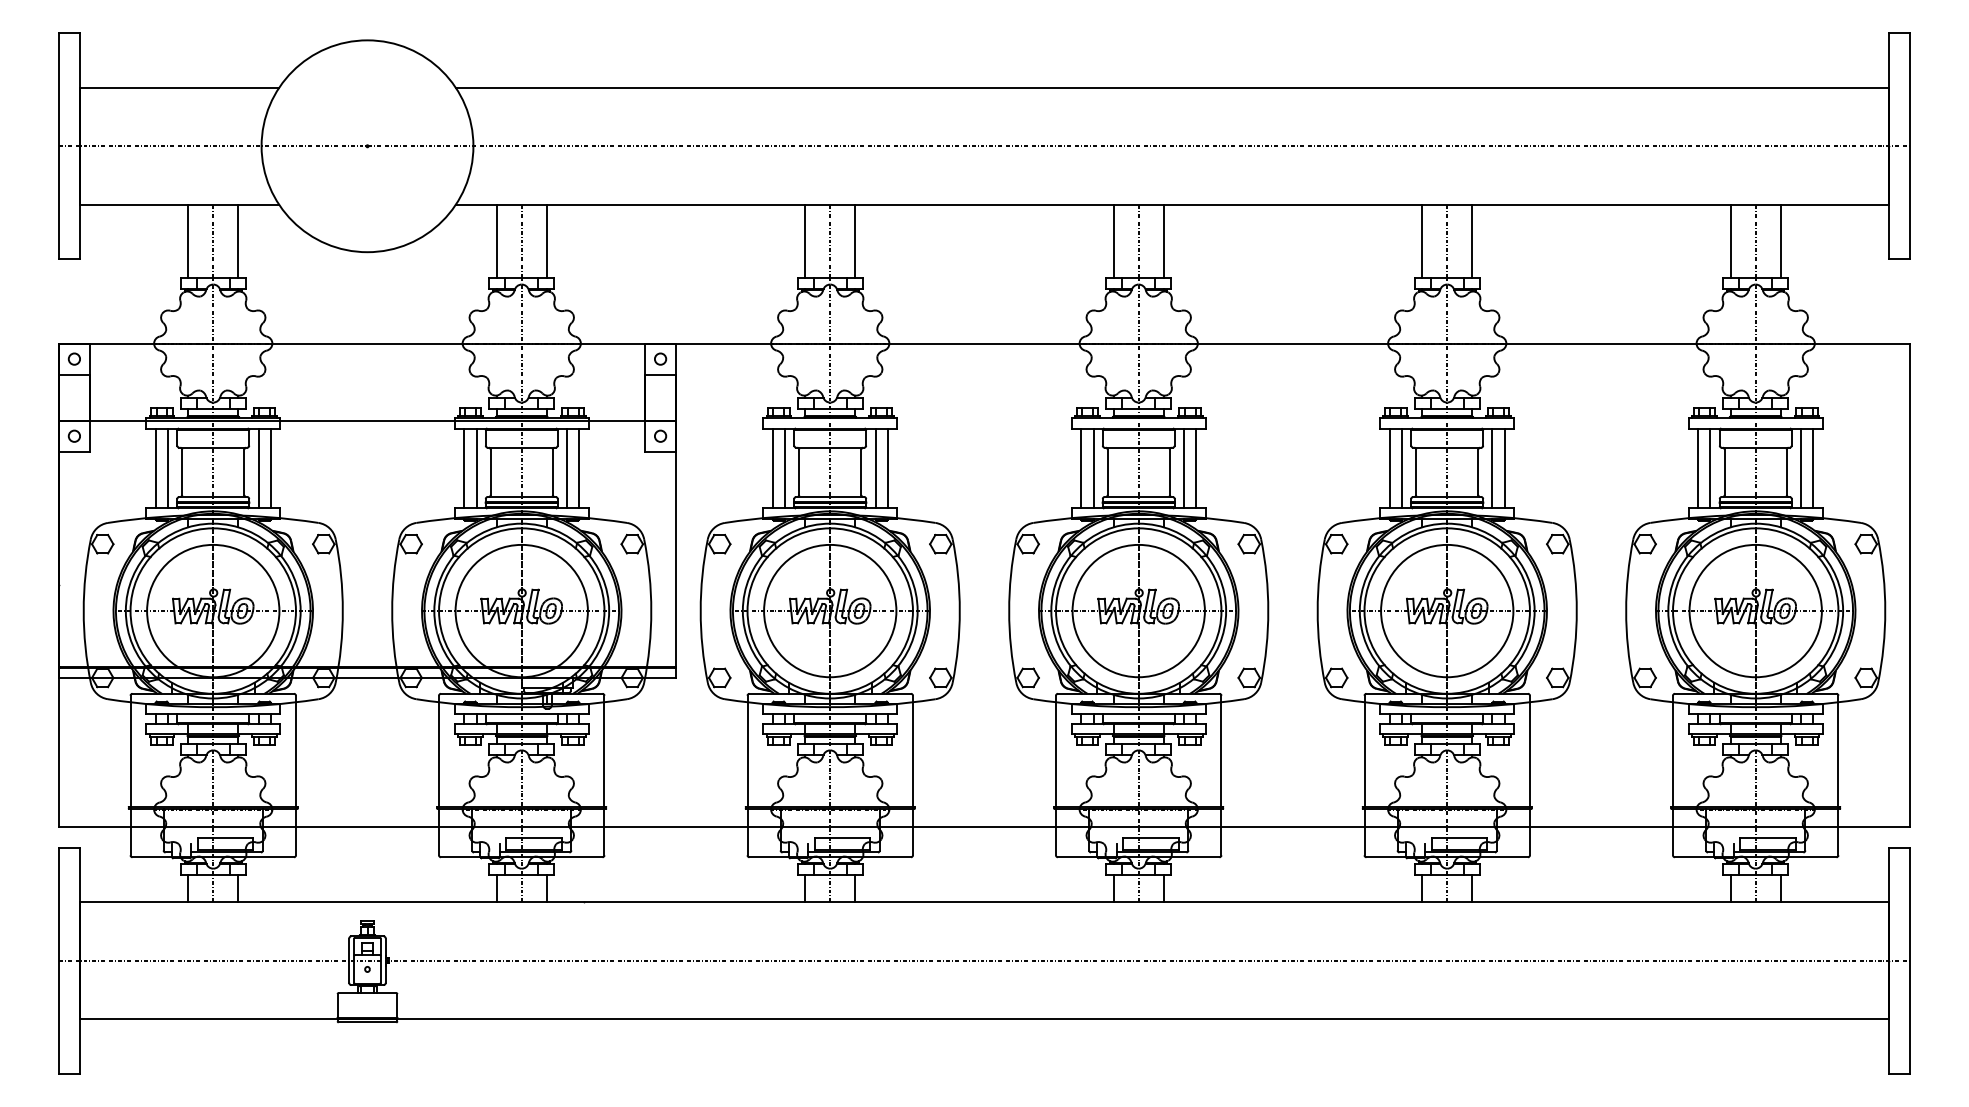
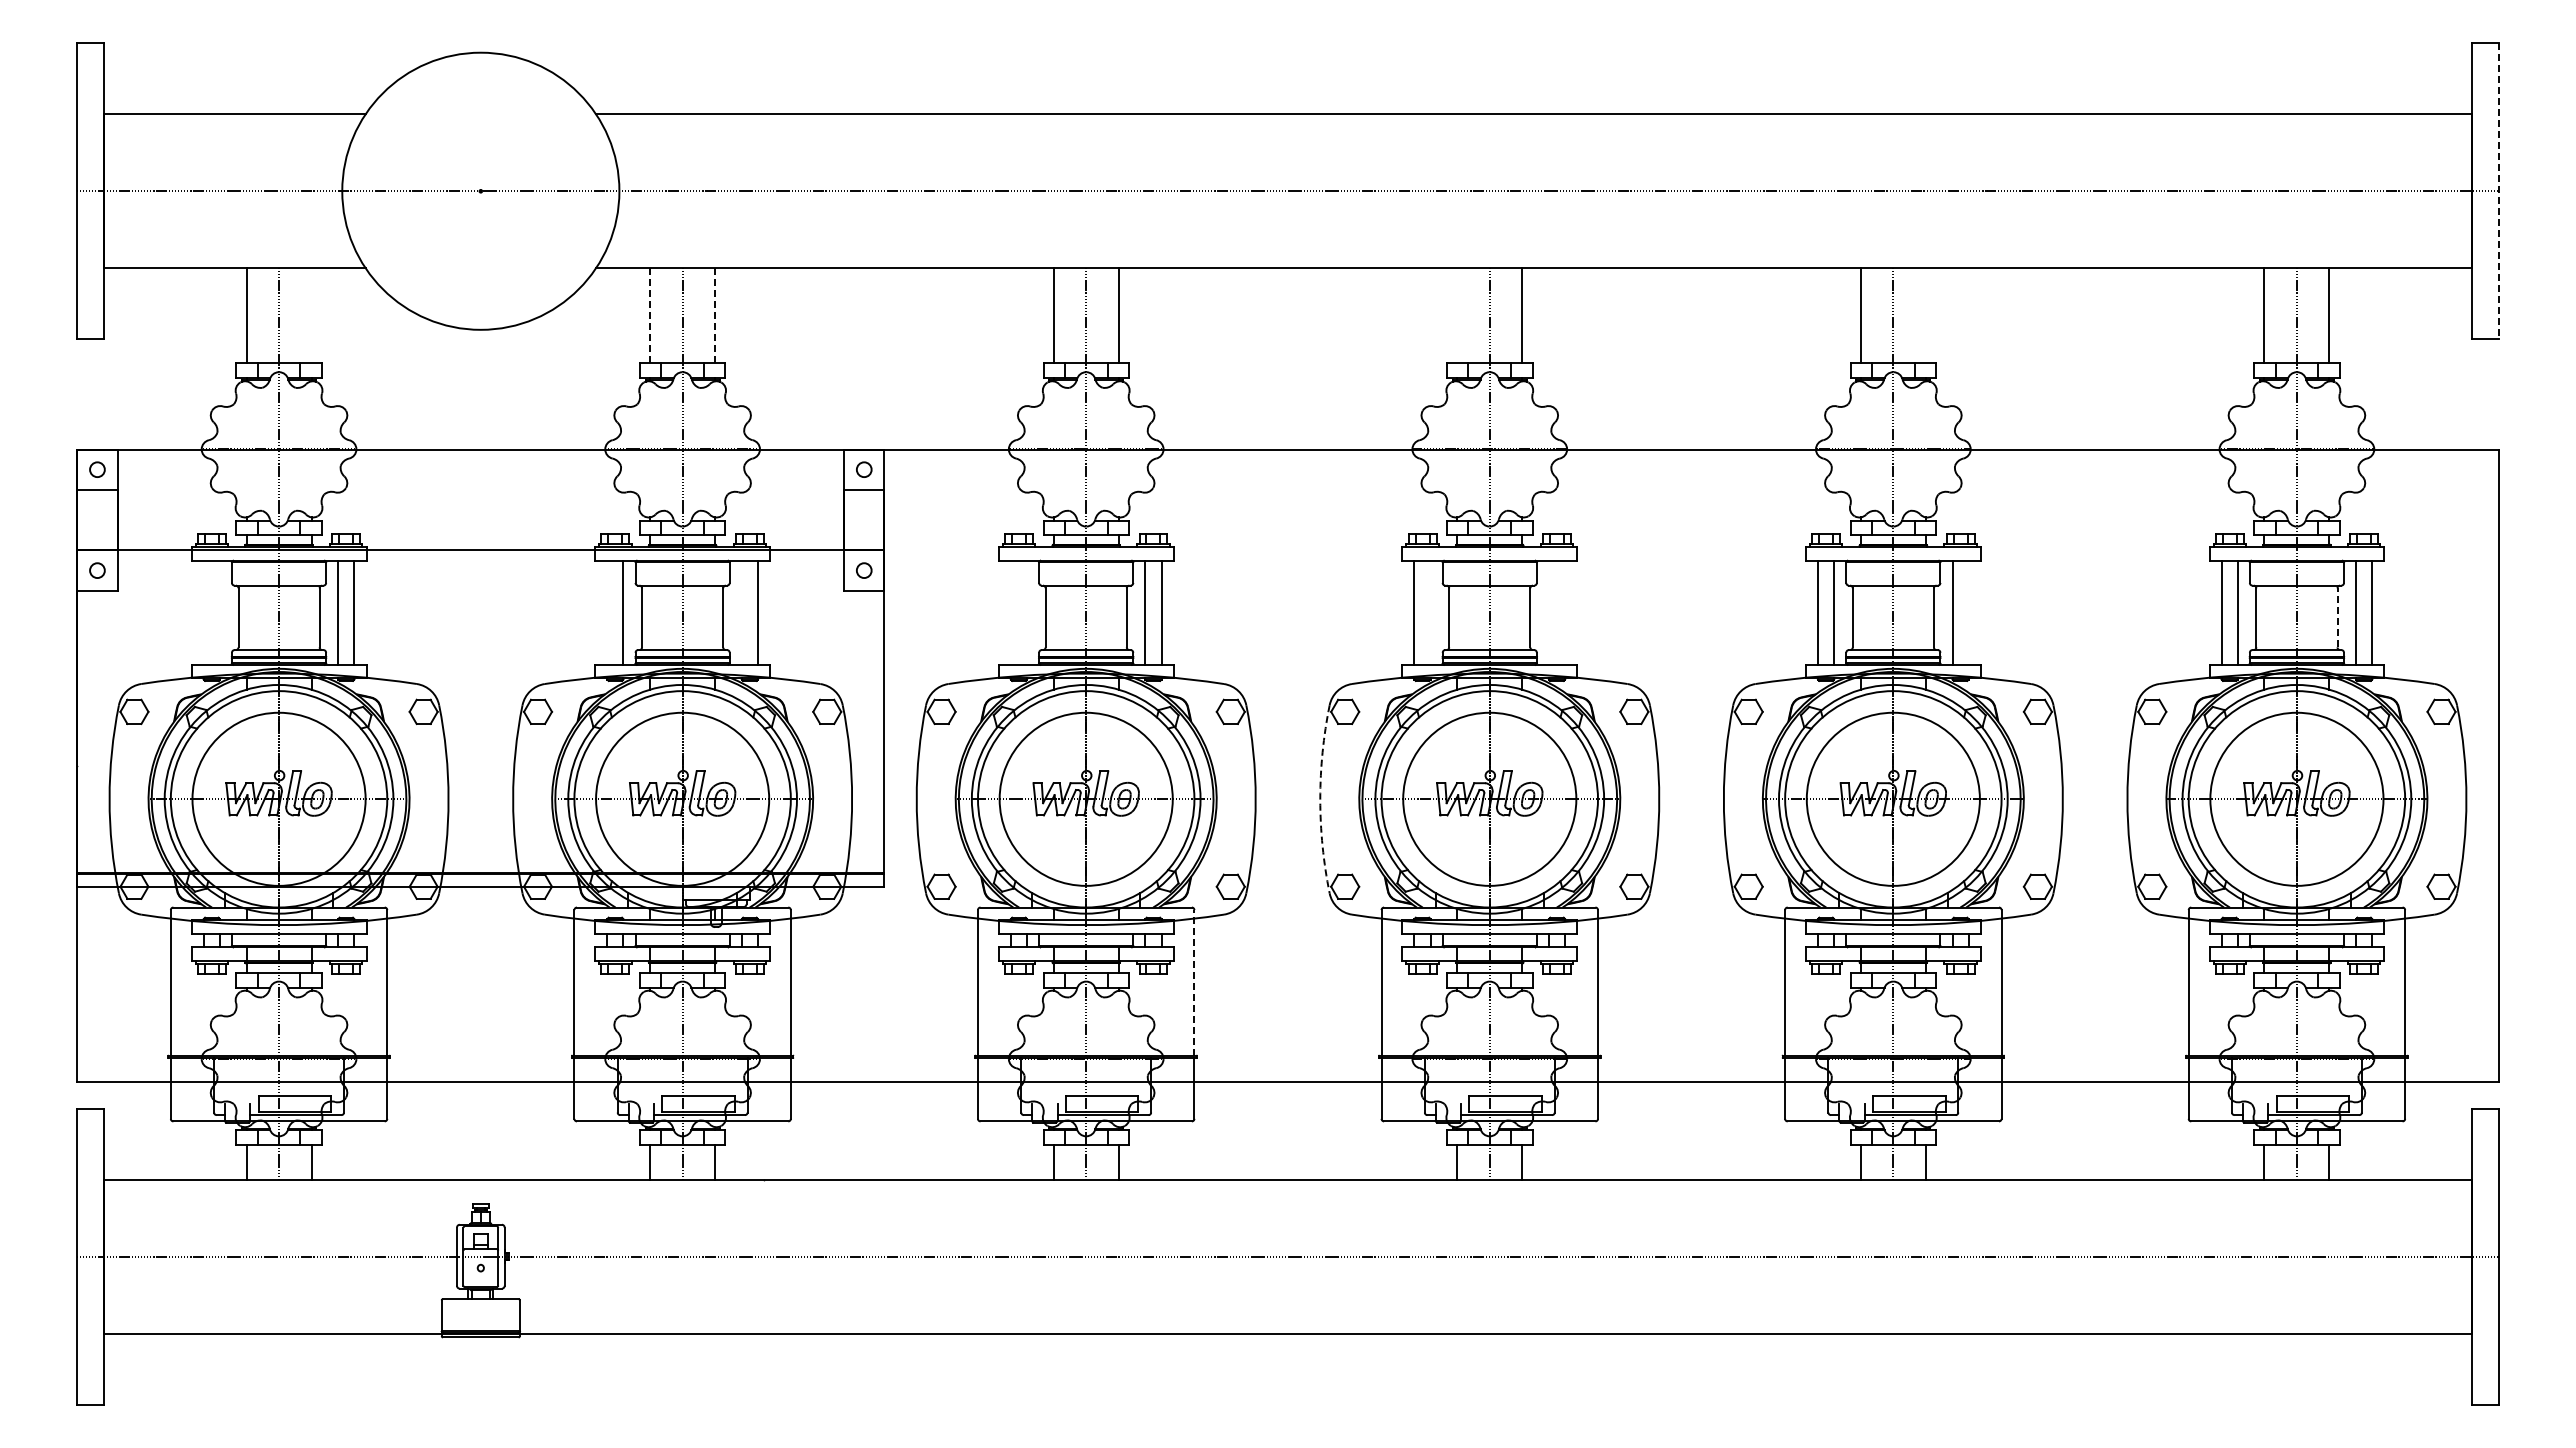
line: (1909, 146) -> (2498, 191), solid -> dashed
line: (238, 241) -> (311, 315), removed
line: (497, 241) -> (650, 315), solid -> dashed
line: (546, 241) -> (715, 315), solid -> dashed
line: (1114, 241) -> (1457, 315), removed
line: (1471, 241) -> (1925, 315), removed
line: (155, 468) -> (203, 612), removed
line: (167, 468) -> (219, 612), removed
line: (464, 468) -> (607, 612), removed
line: (566, 468) -> (741, 612), removed
line: (772, 468) -> (1010, 612), removed
line: (785, 468) -> (1027, 612), removed
line: (1093, 468) -> (1430, 612), removed
line: (1183, 468) -> (1548, 612), removed
line: (1196, 468) -> (1565, 612), removed
line: (1504, 468) -> (1968, 612), removed
line: (1786, 472) -> (2337, 617), solid -> dashed
arc: (1009, 611) -> (1320, 799), solid -> dashed
line: (913, 751) -> (1194, 982), solid -> dashed

